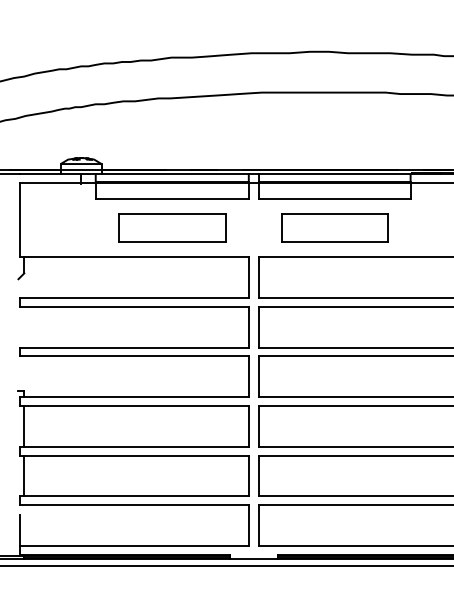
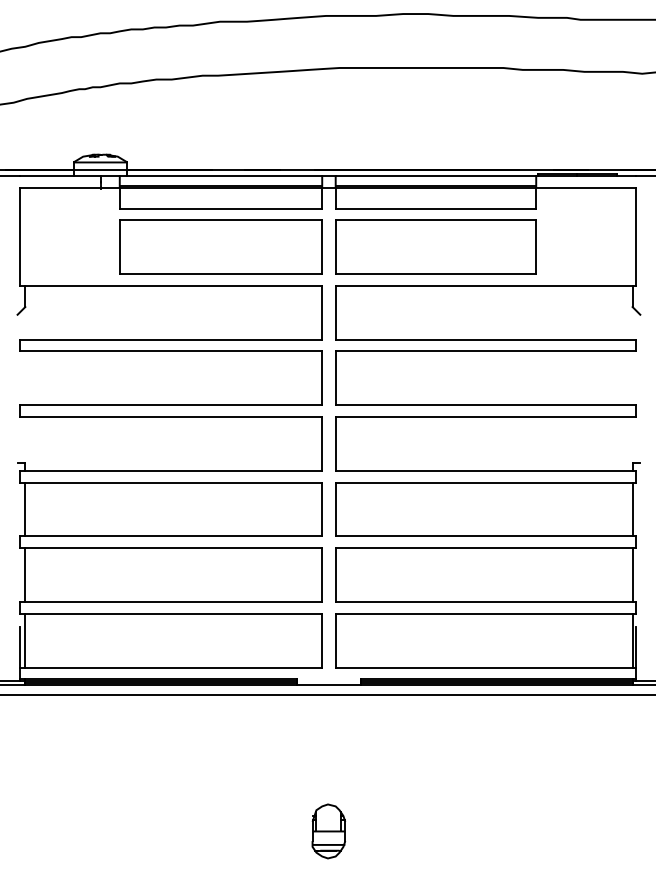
part: (171, 227) -> (220, 246), size x1.43
part: (334, 227) -> (435, 246), size x1.43
line: (24, 525) -> (25, 640), added

